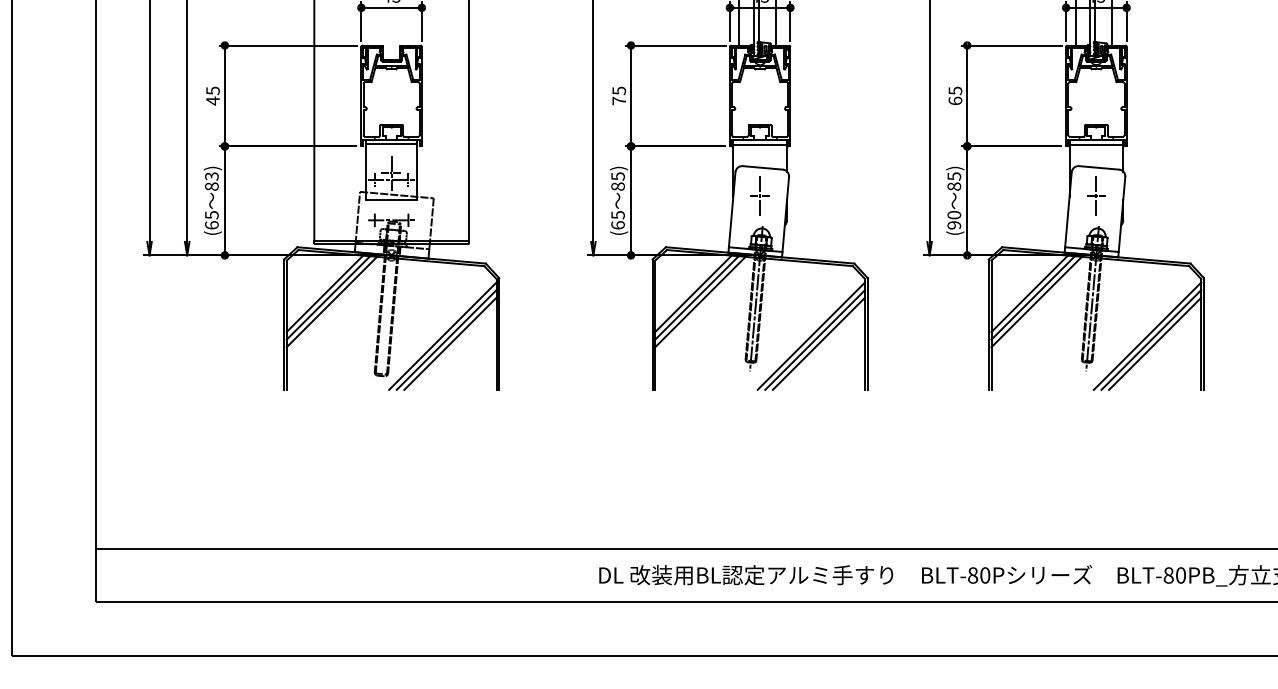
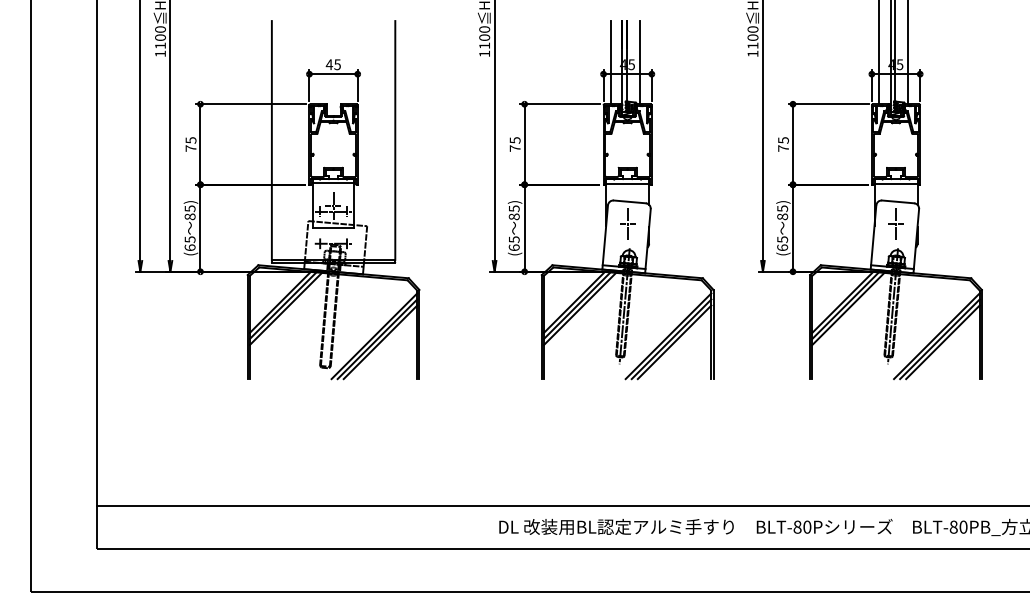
text: (212, 100) -> (190, 148), 45 -> 75
text: (955, 100) -> (783, 148), 65 -> 75
text: (211, 176) -> (189, 208), 83) -> 85)
text: (954, 220) -> (782, 243), (90 -> (65

